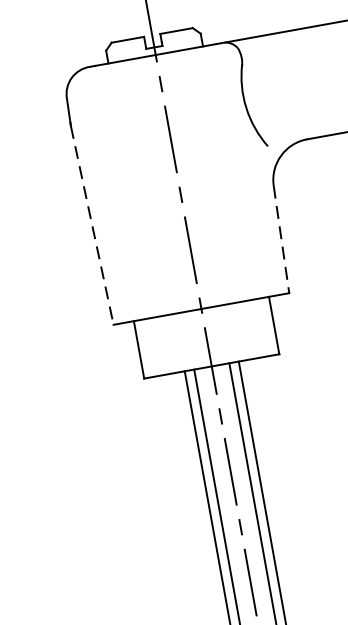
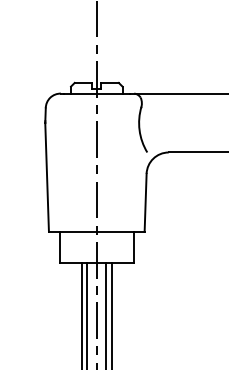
line: (93, 227) -> (47, 178), dashed -> solid
line: (281, 240) -> (145, 203), dashed -> solid

